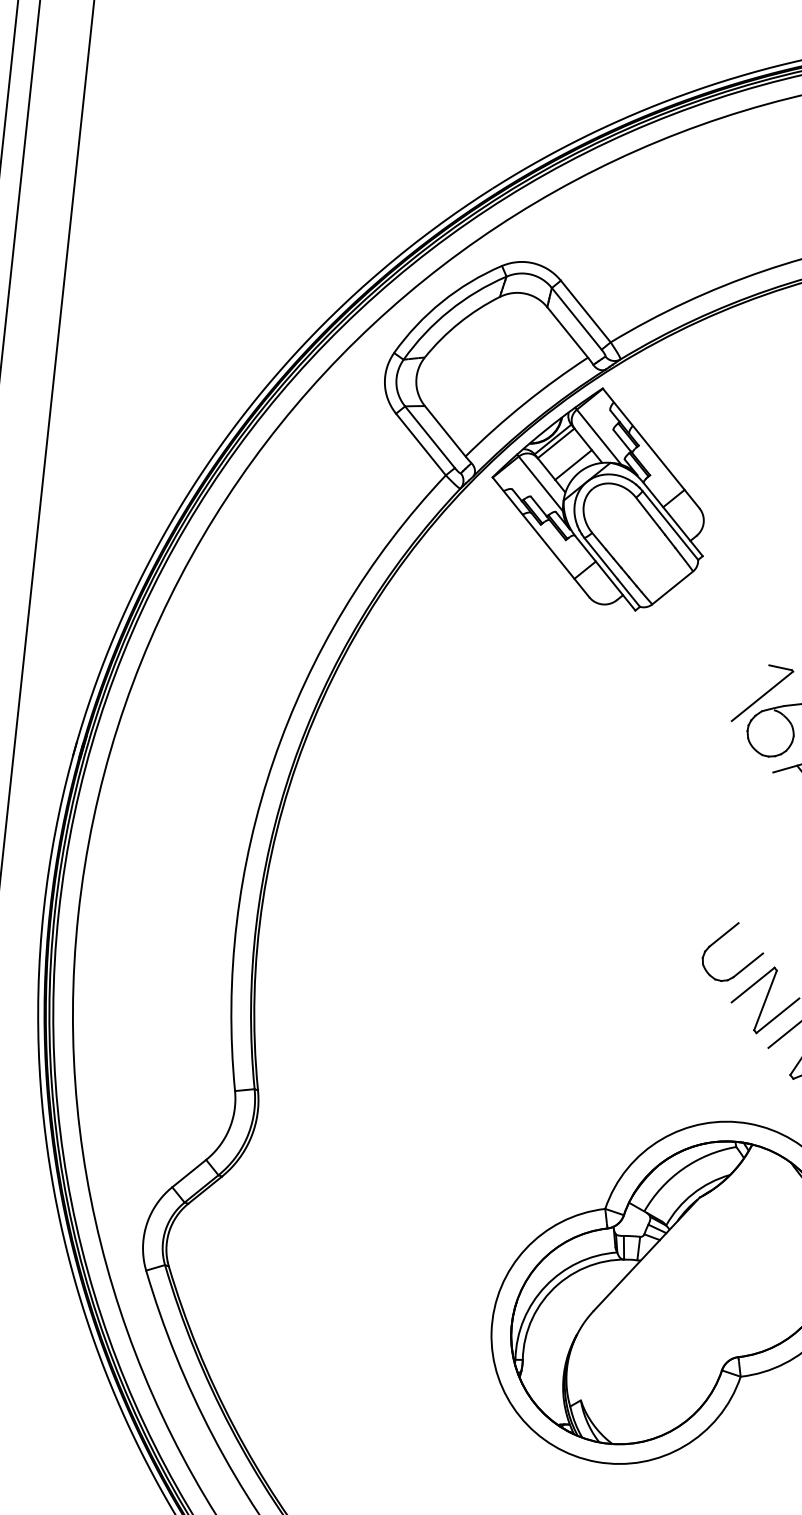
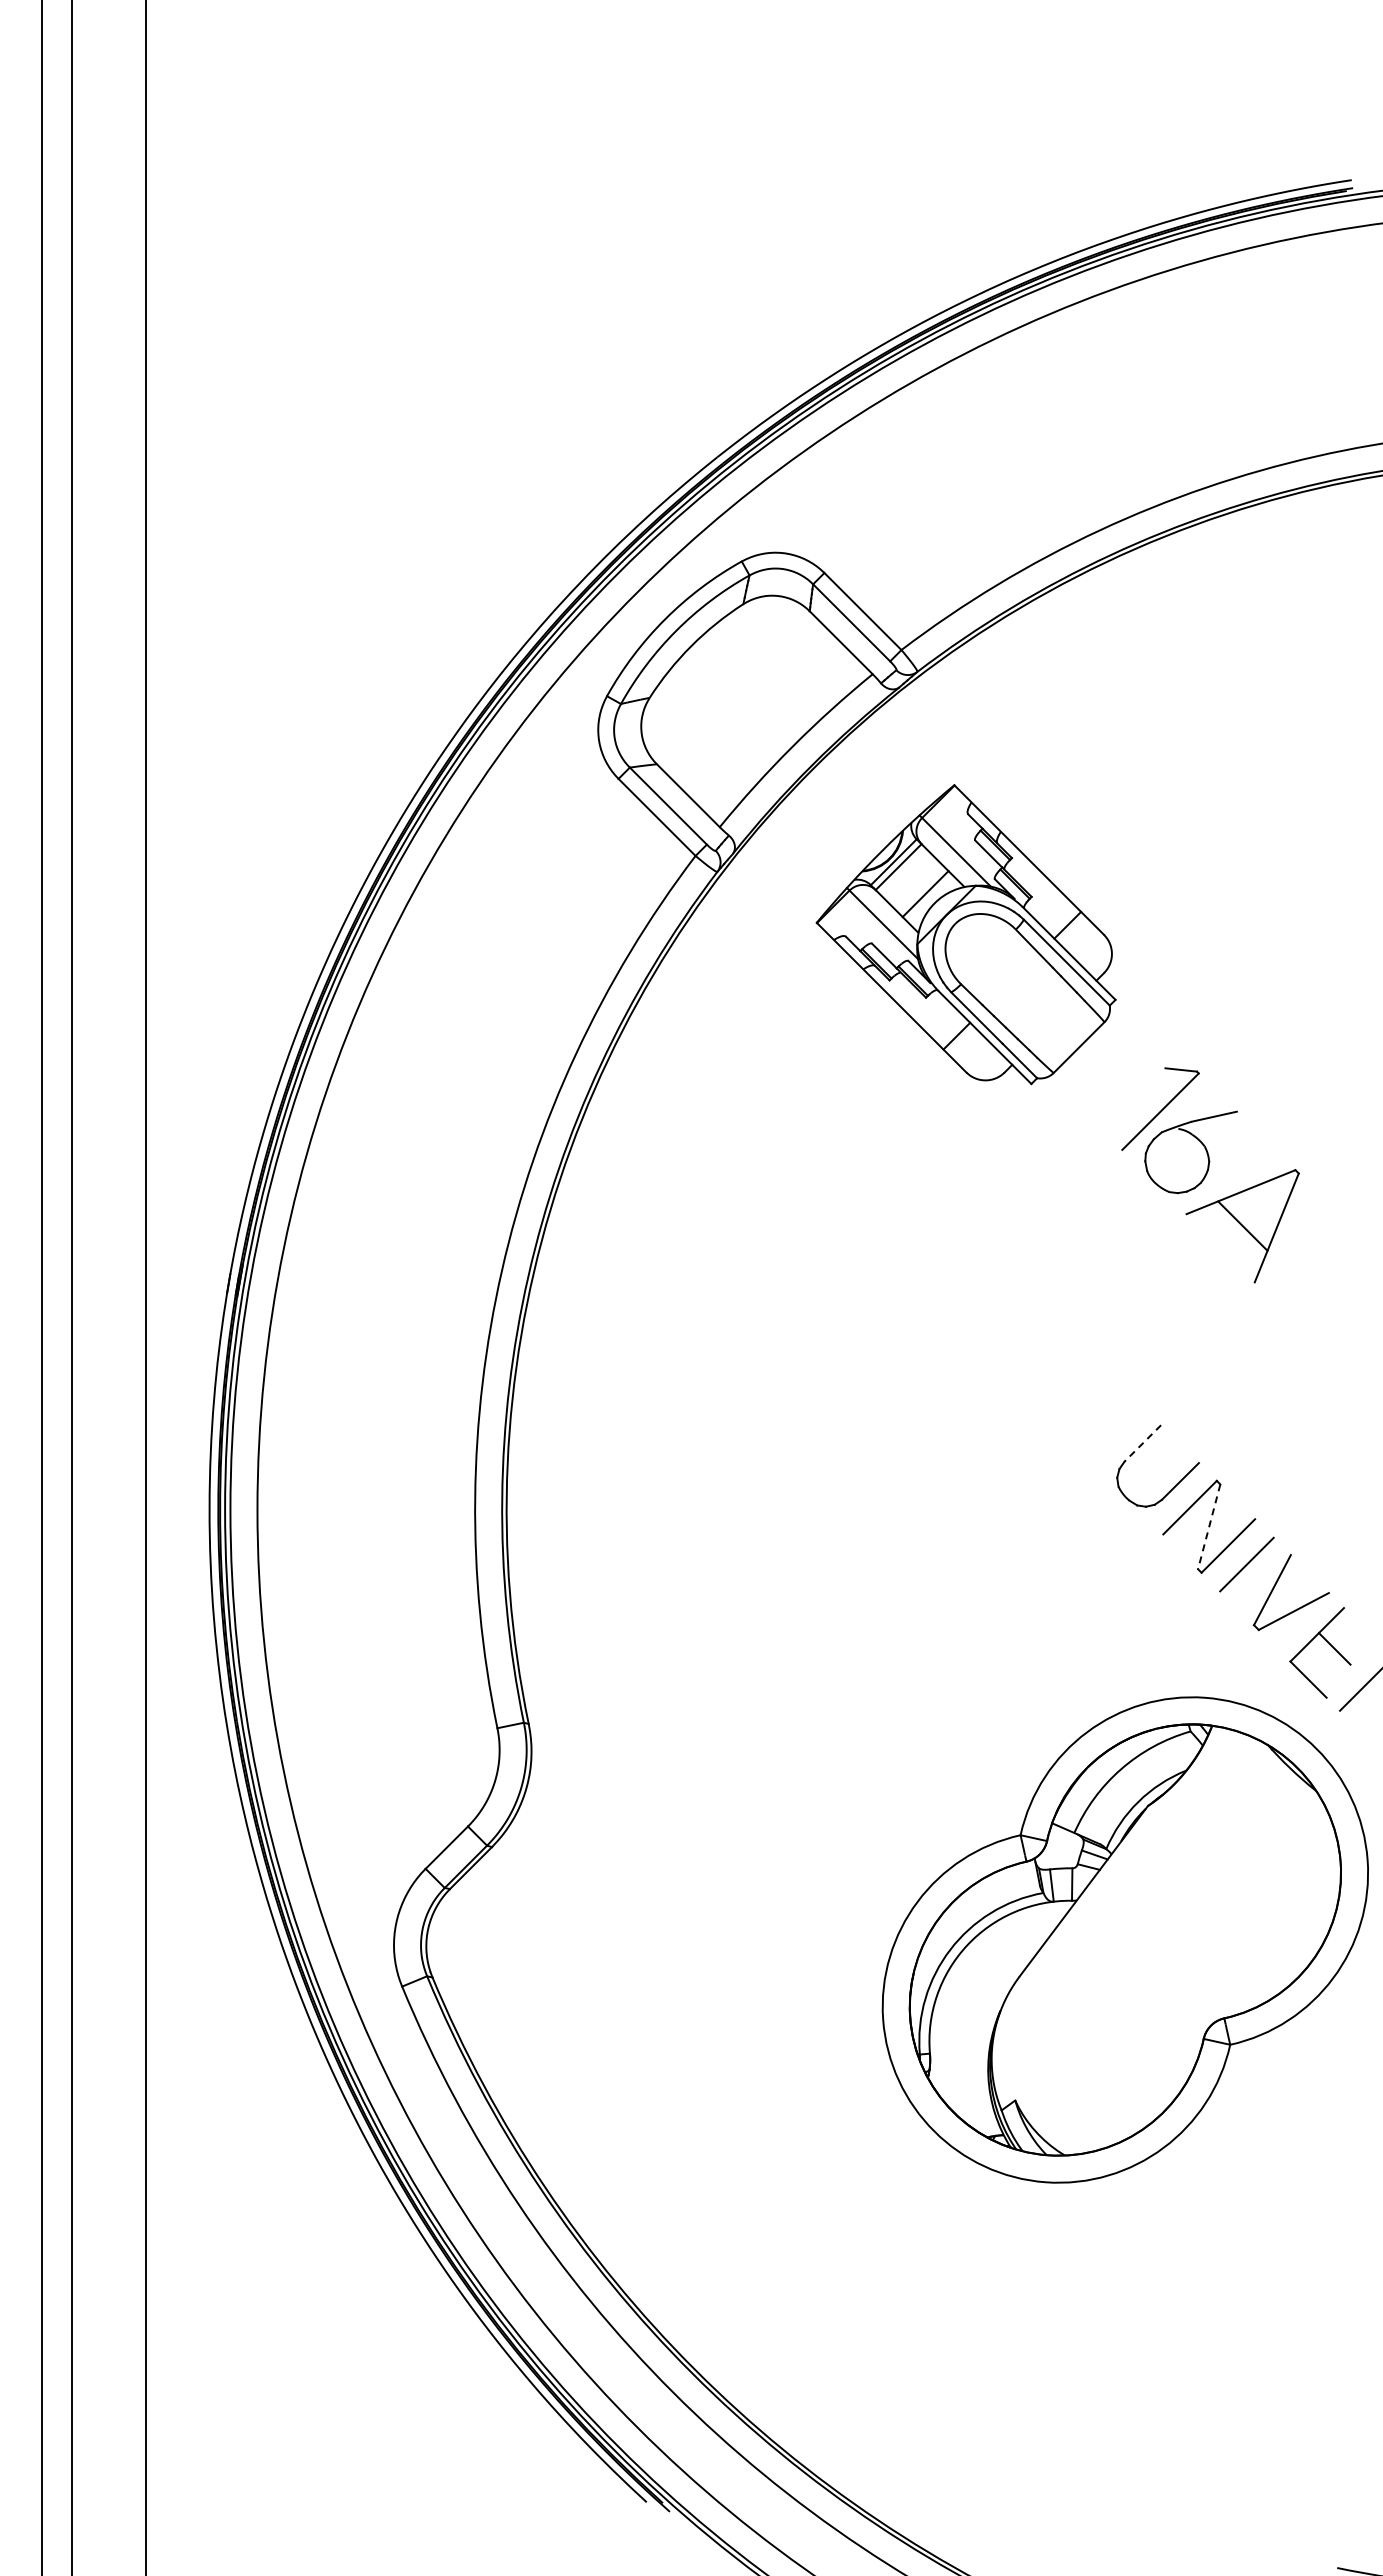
part: (599, 497) -> (965, 934), moved
line: (723, 934) -> (1142, 1443), solid -> dashed
line: (765, 1000) -> (1209, 1526), solid -> dashed

